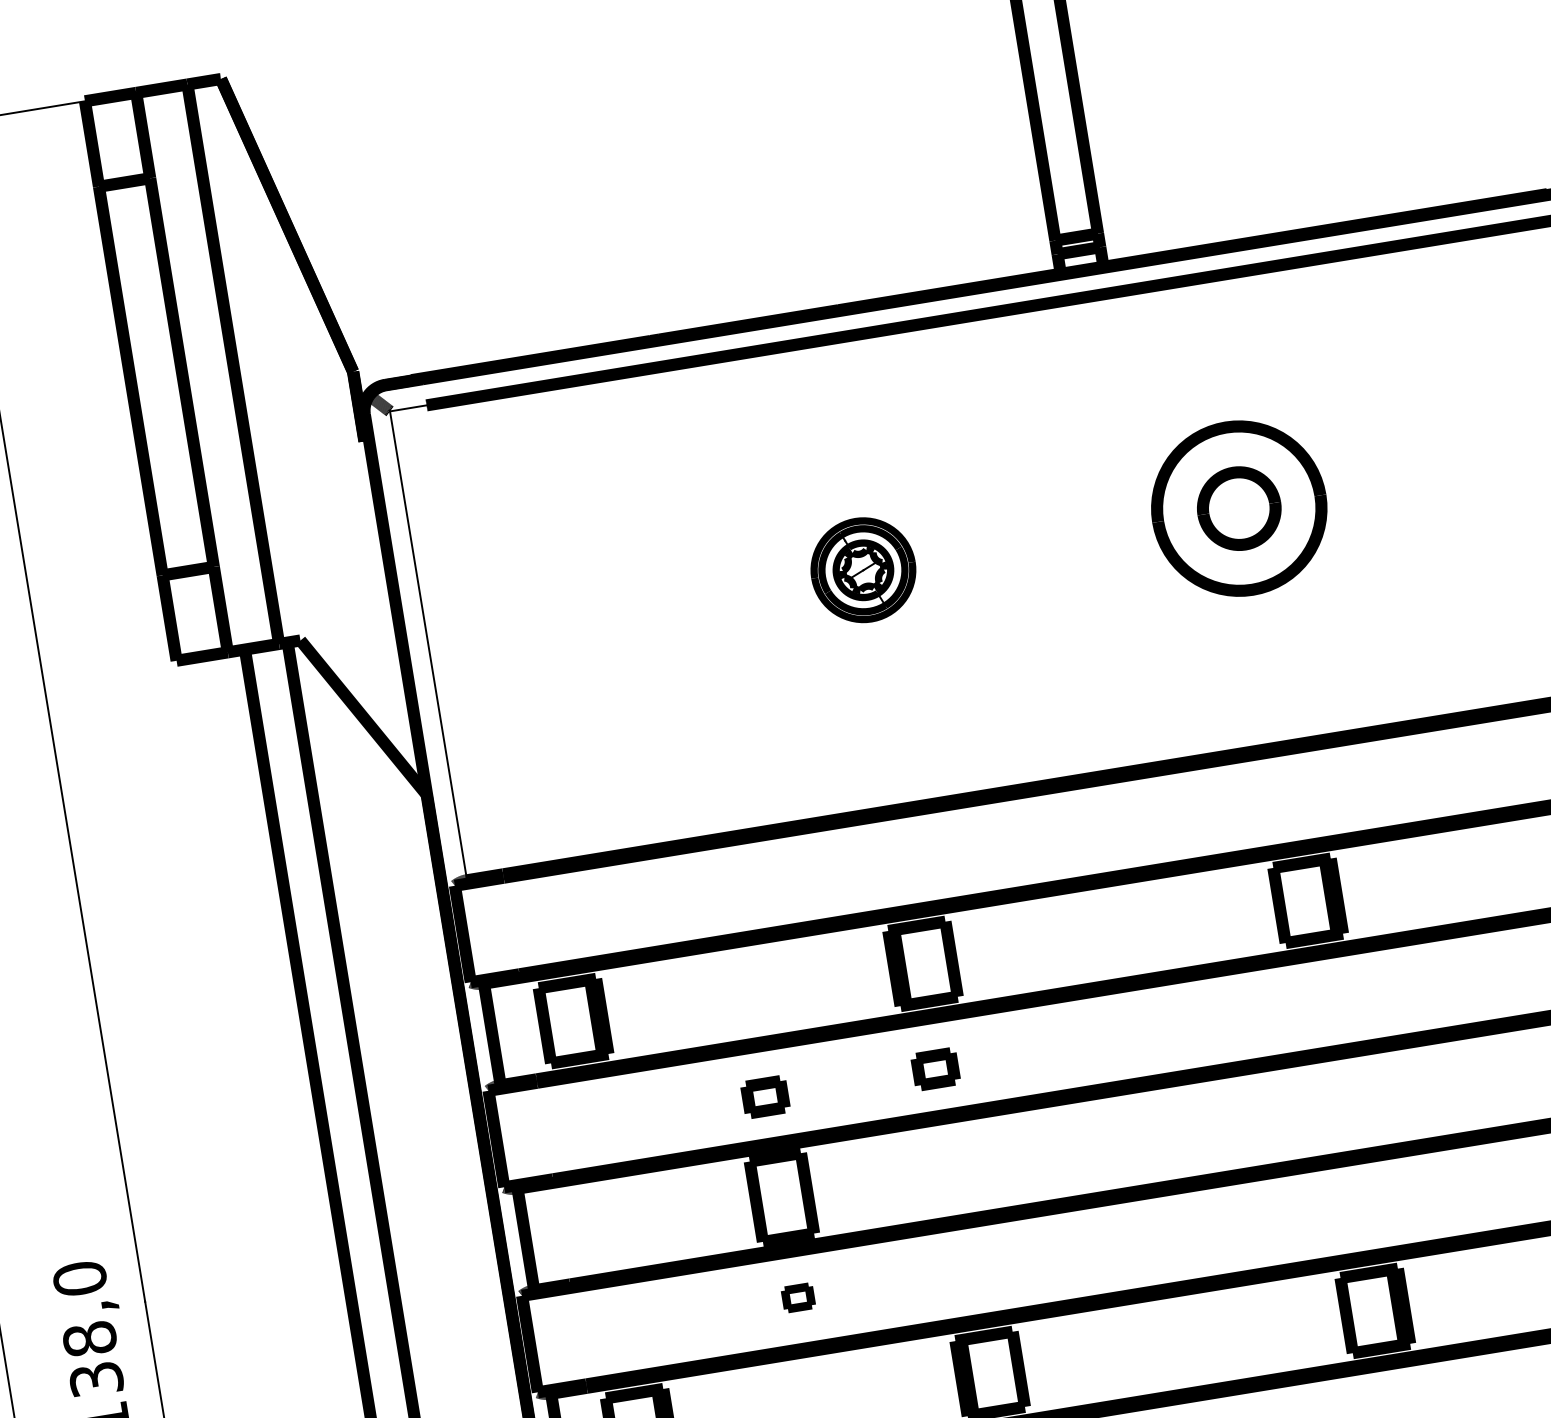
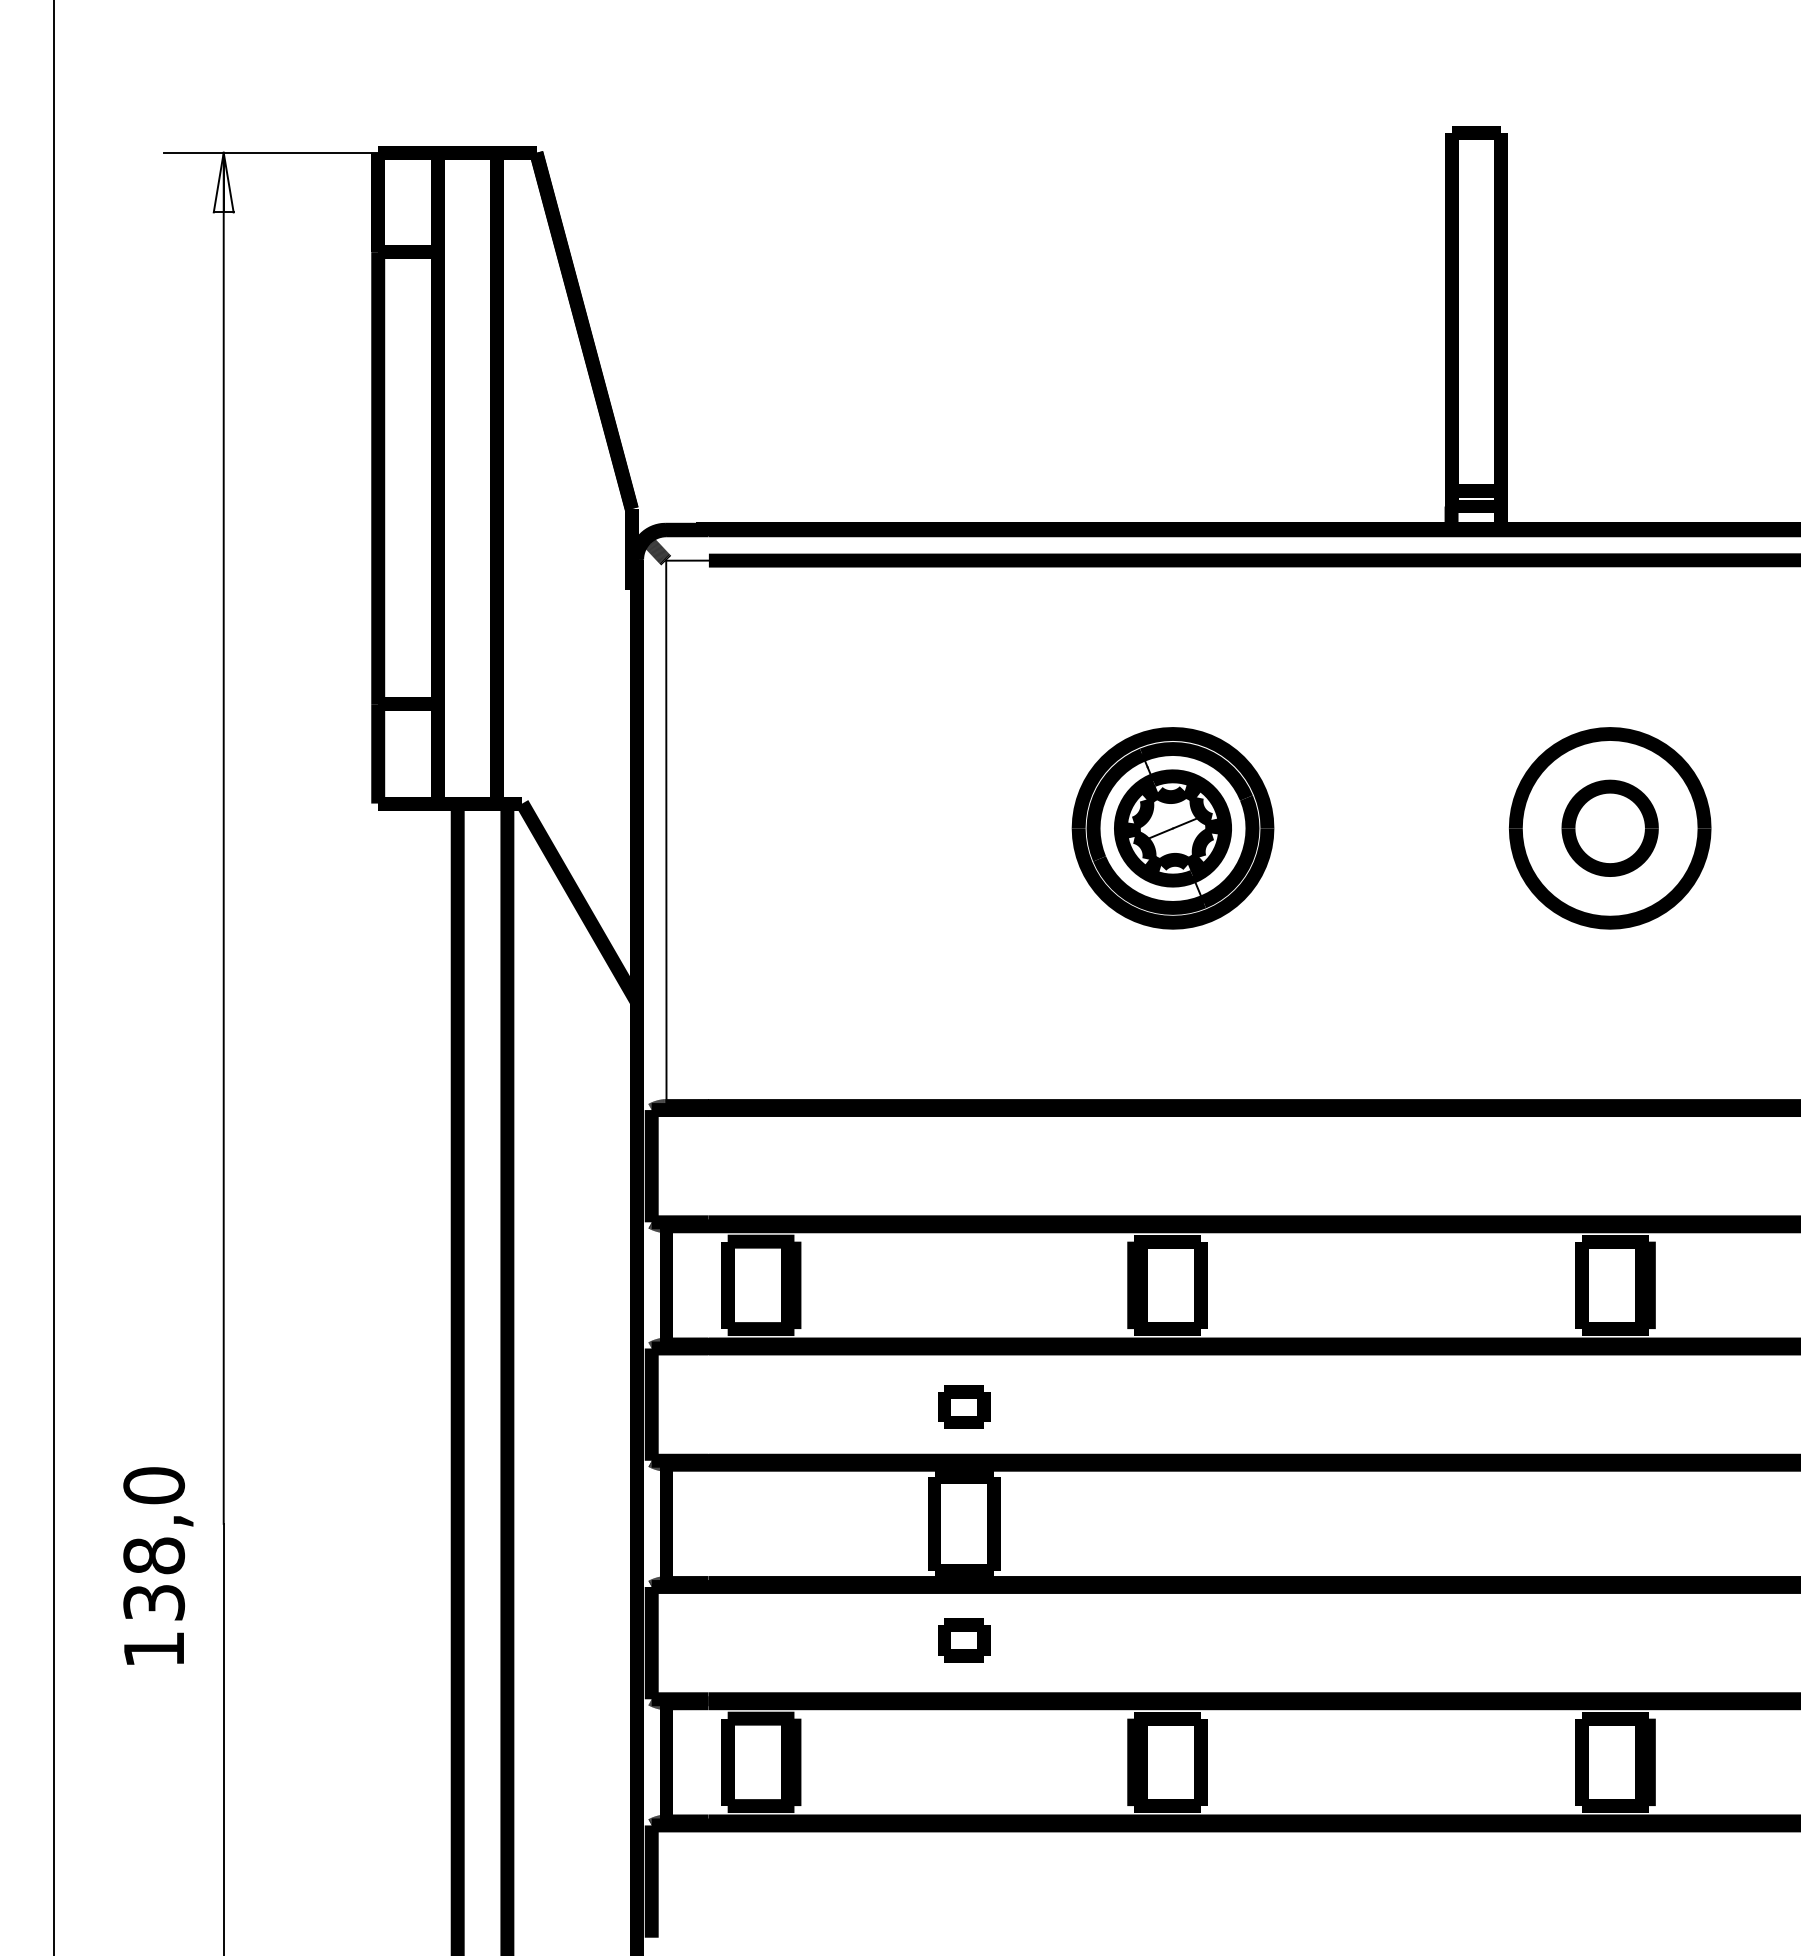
part: (863, 570) -> (1172, 828), size x1.67
part: (935, 1068) -> (1162, 1406), removed
part: (798, 1297) -> (964, 1640), size x1.43

